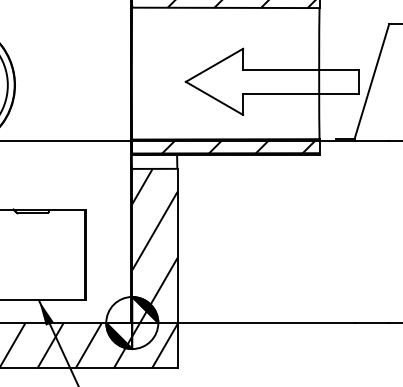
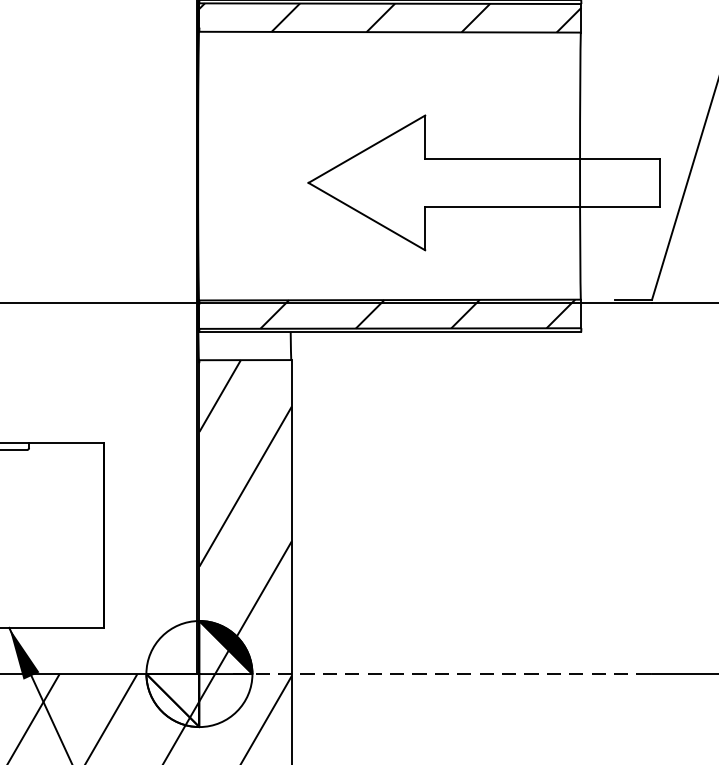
line: (251, 323) -> (442, 675), solid -> dashed
fill: (119, 336) -> (173, 701), removed

